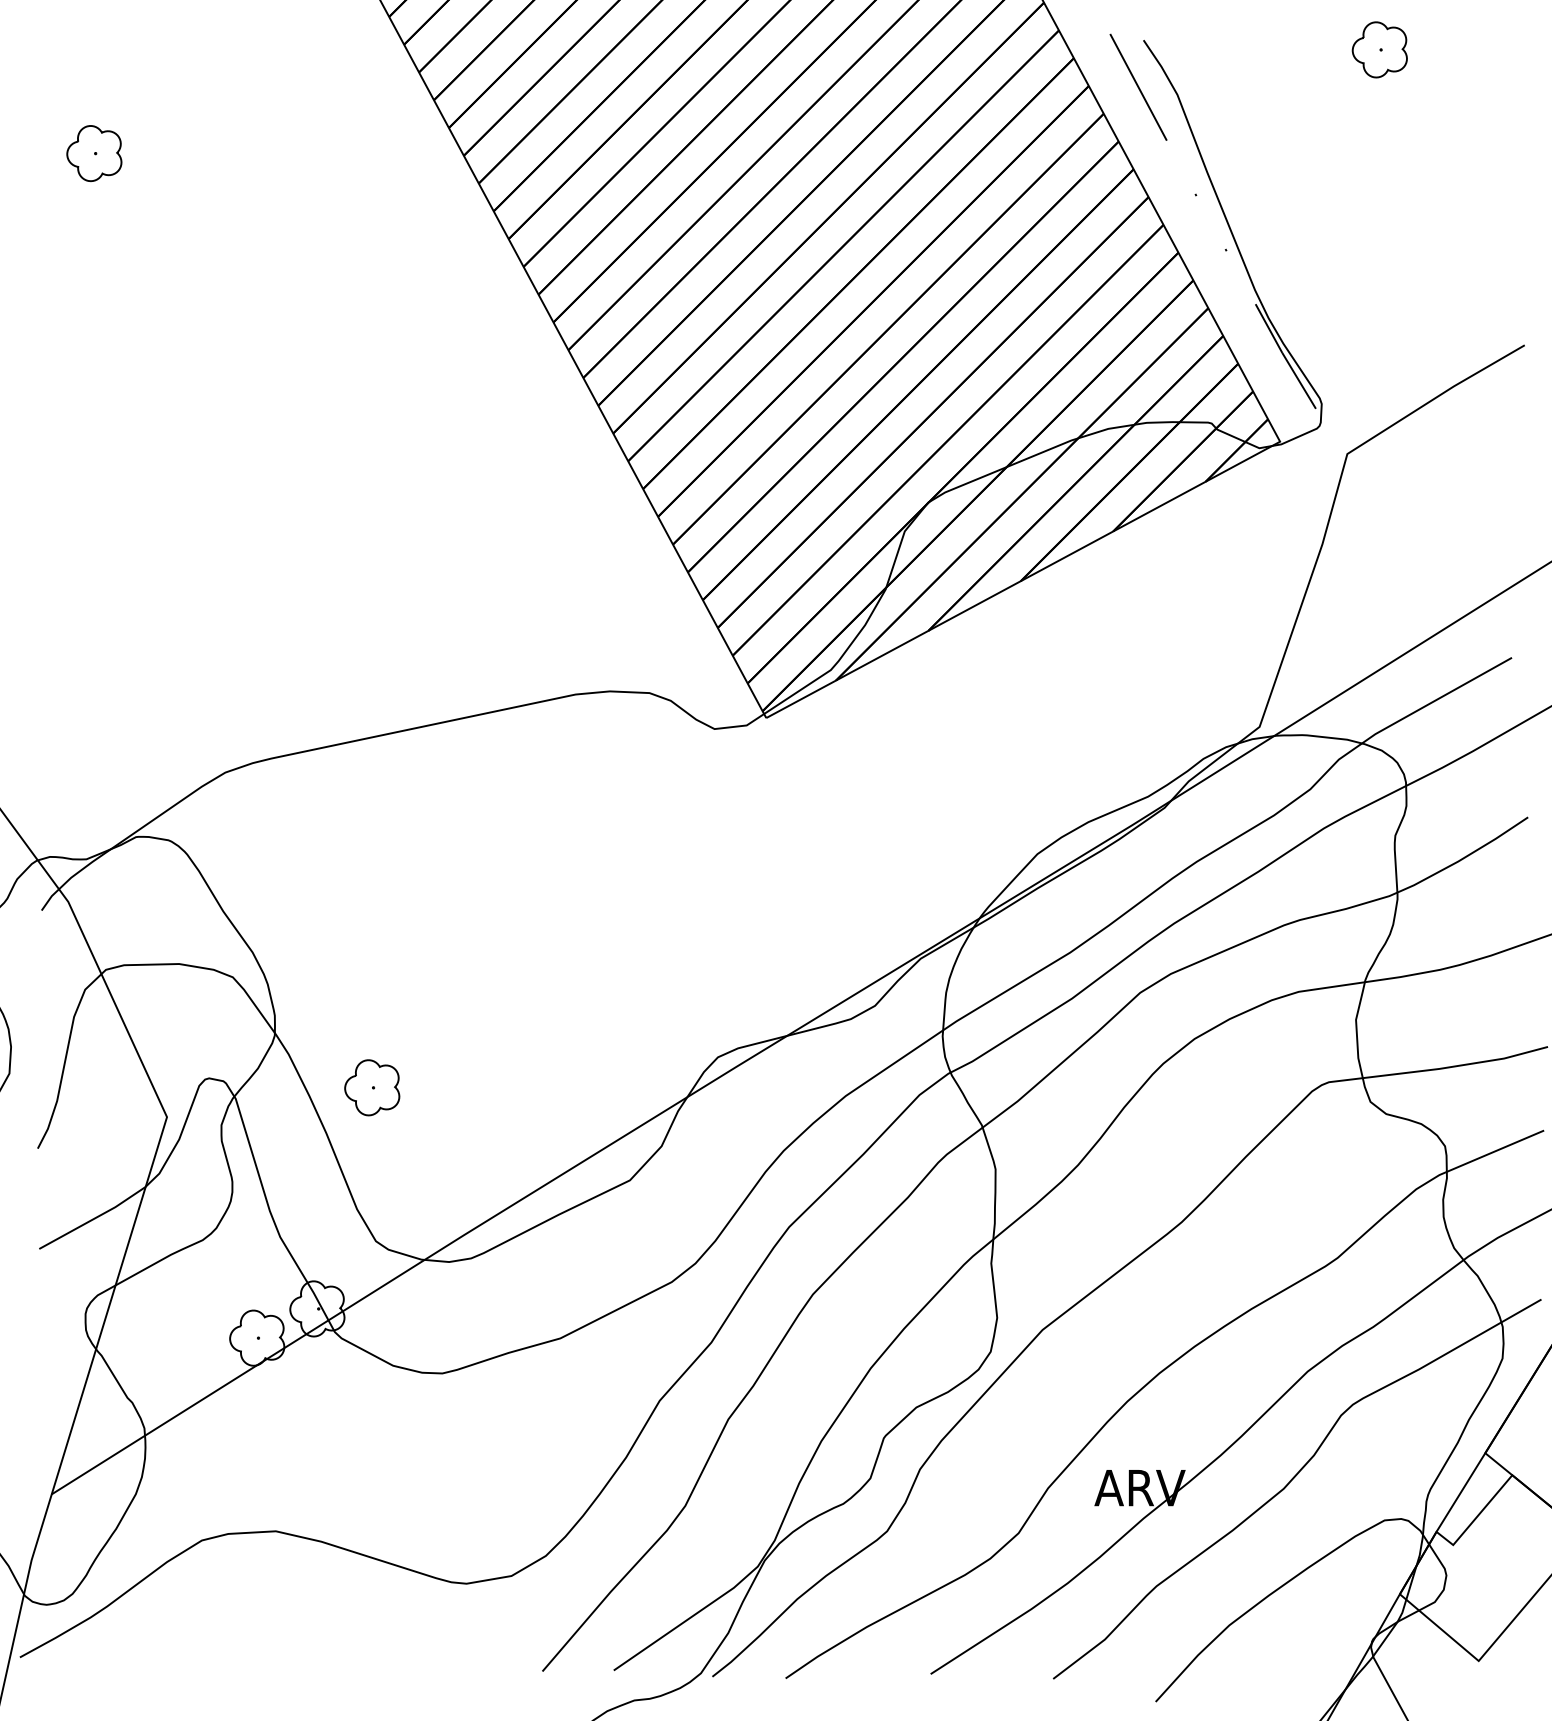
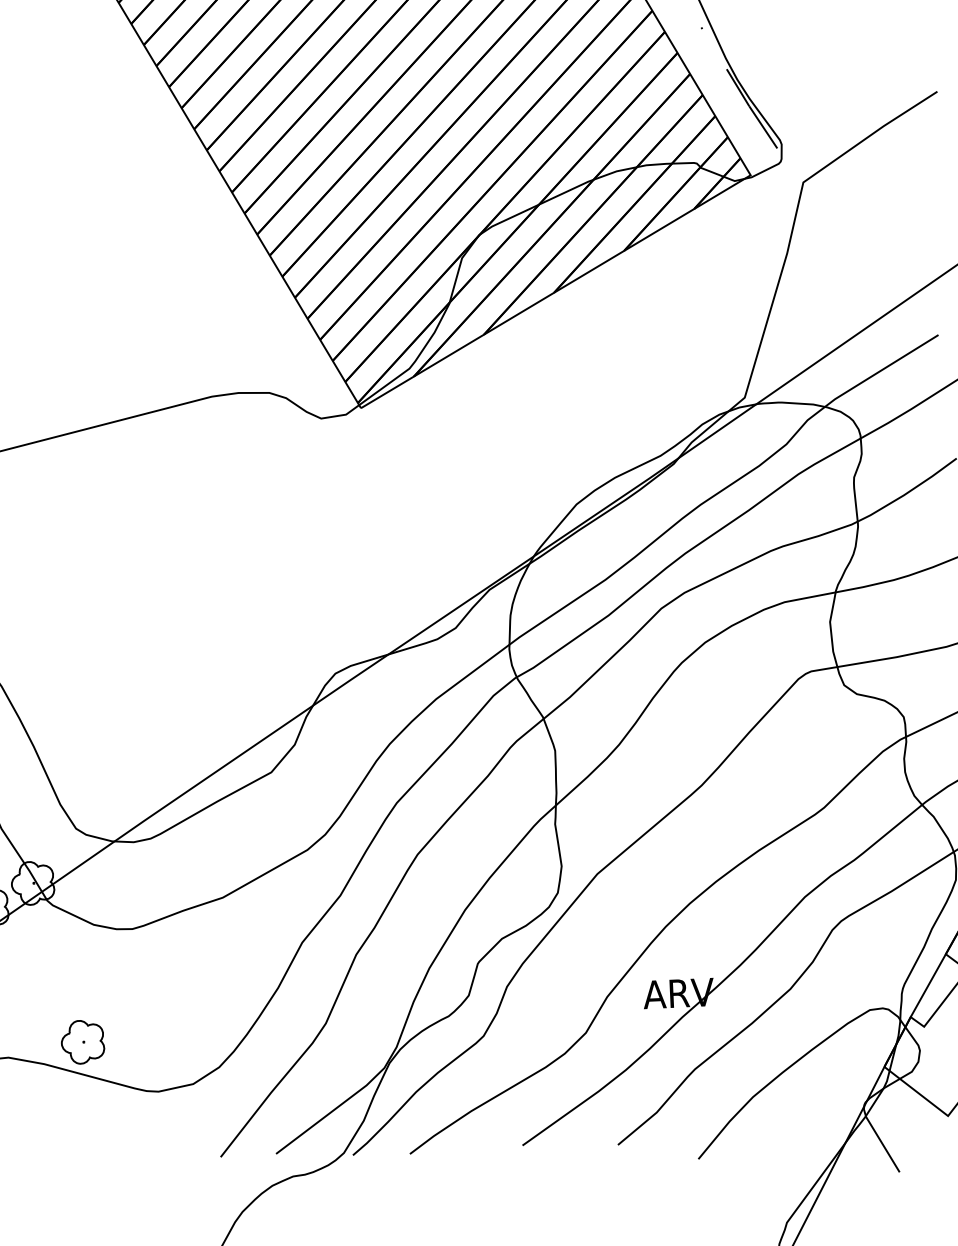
part: (372, 1087) -> (83, 1041), moved

